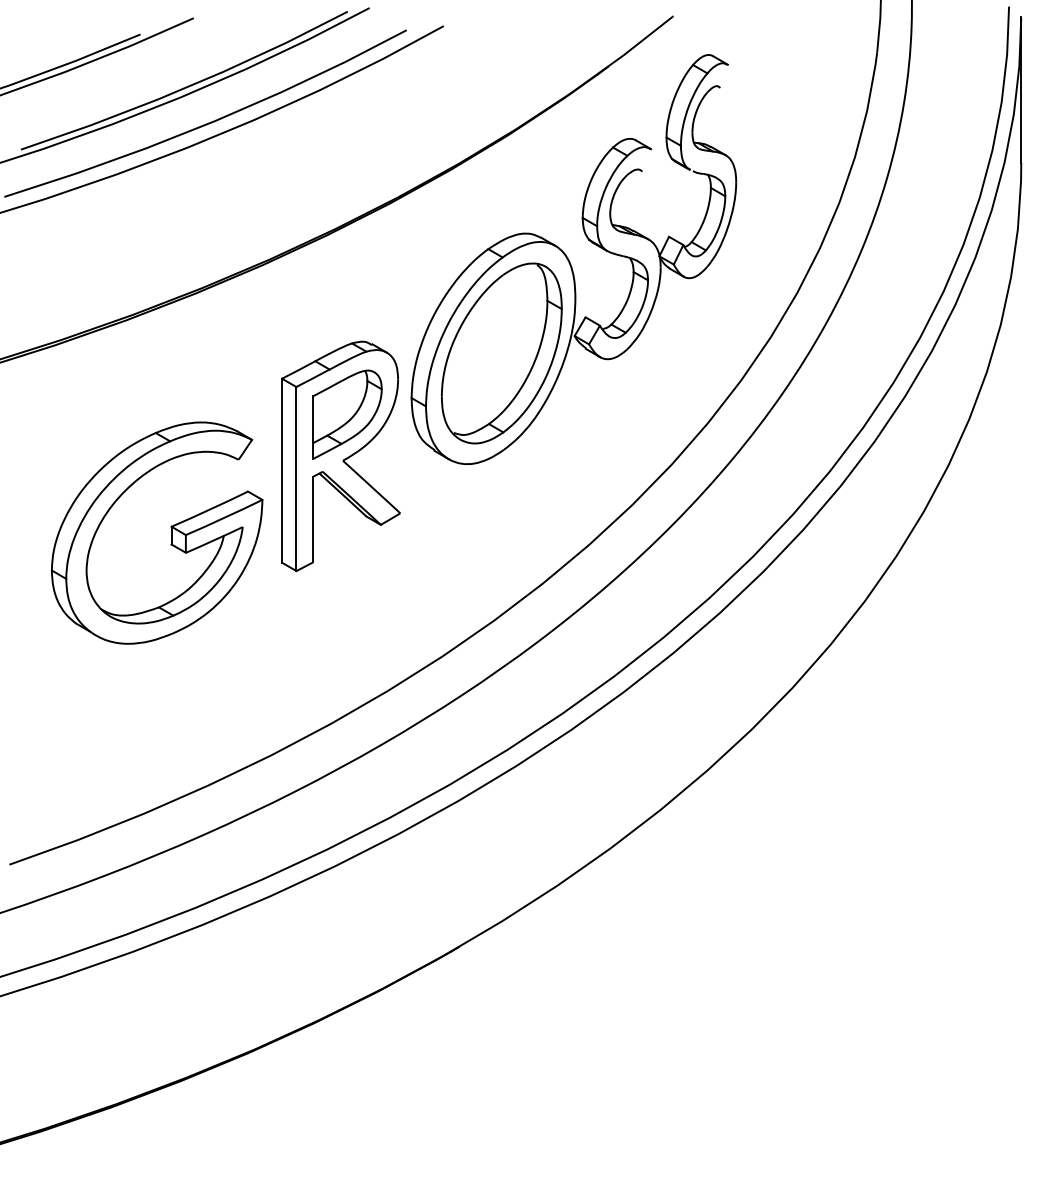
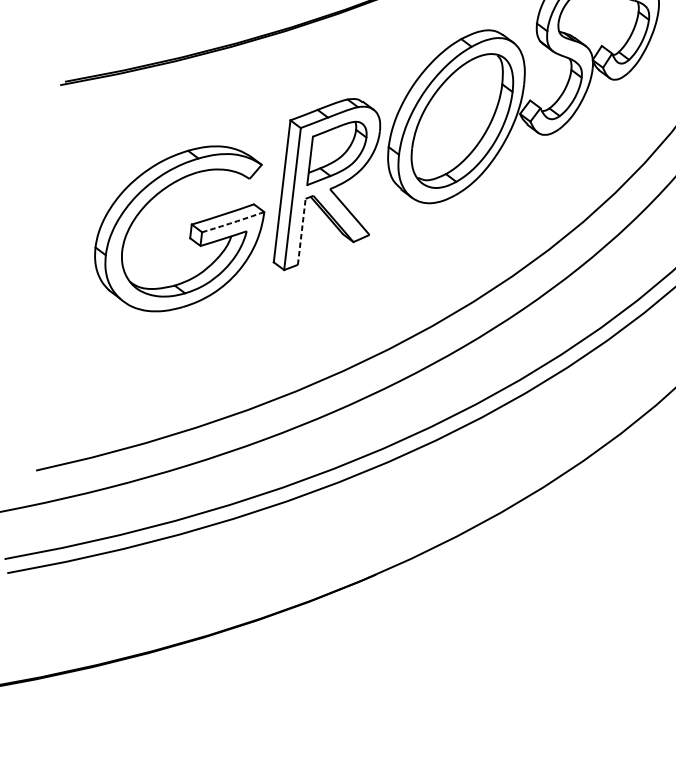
arc: (224, 517) -> (233, 222), solid -> dashed
line: (313, 519) -> (301, 231), solid -> dashed

